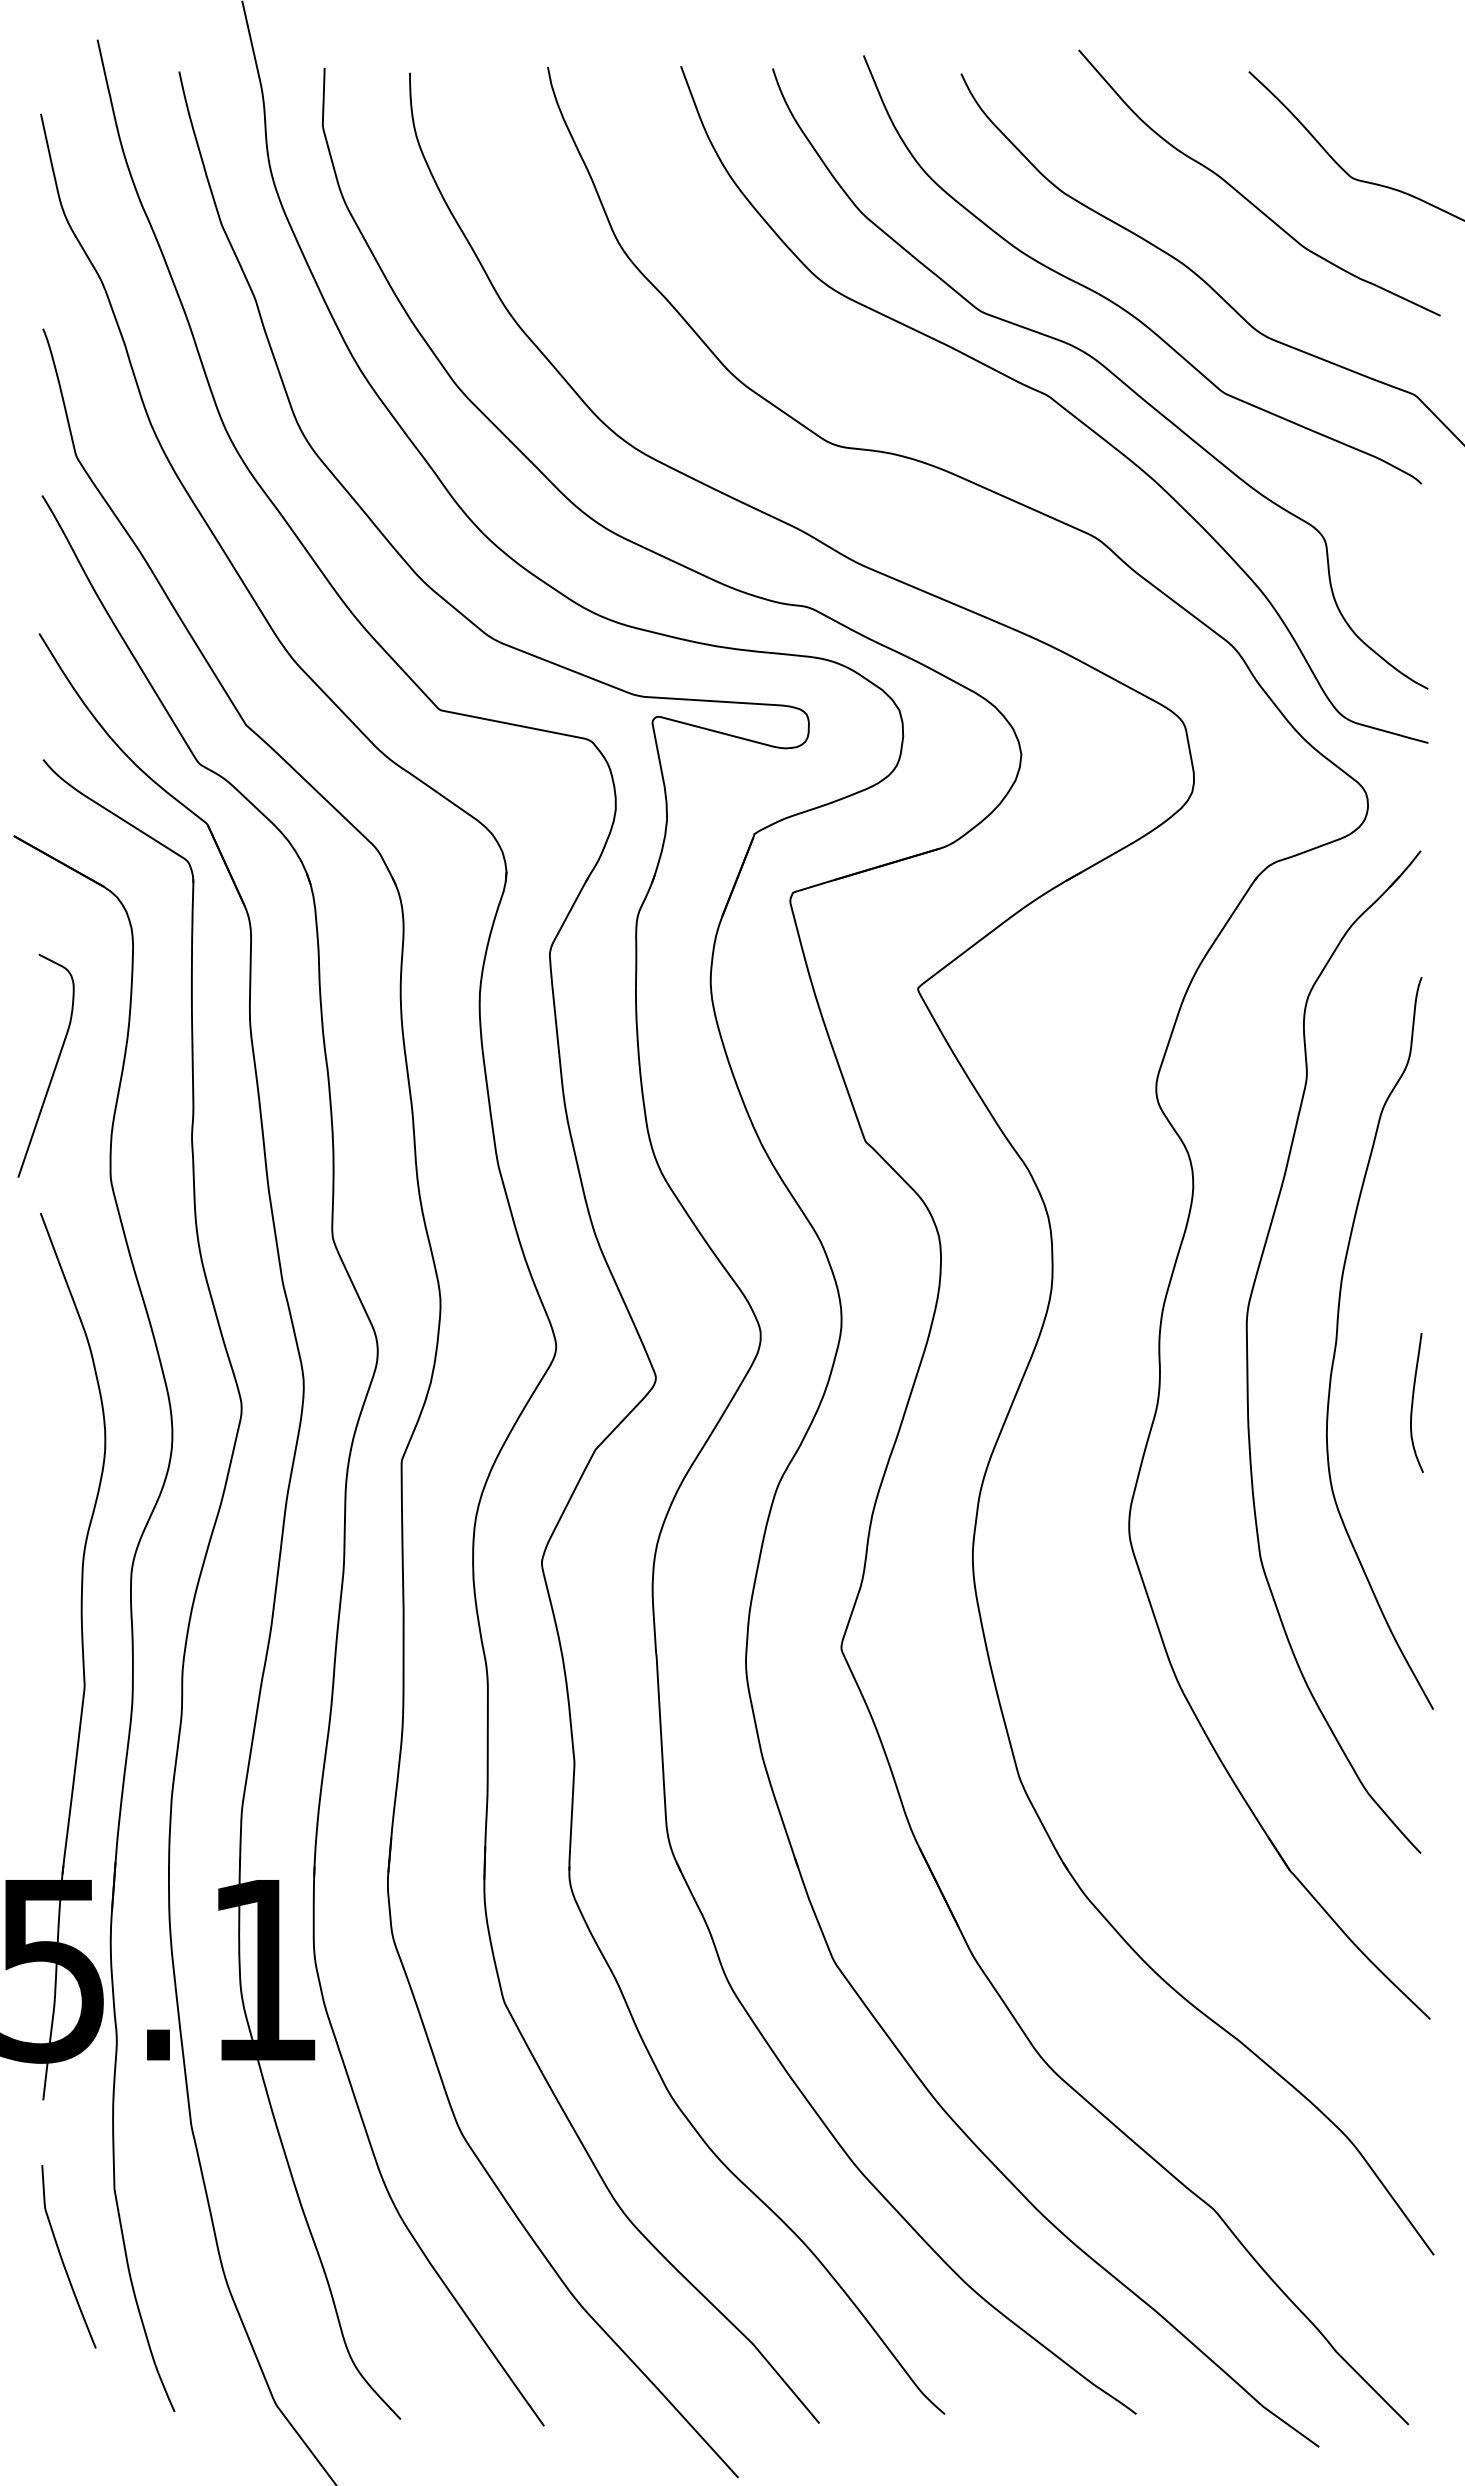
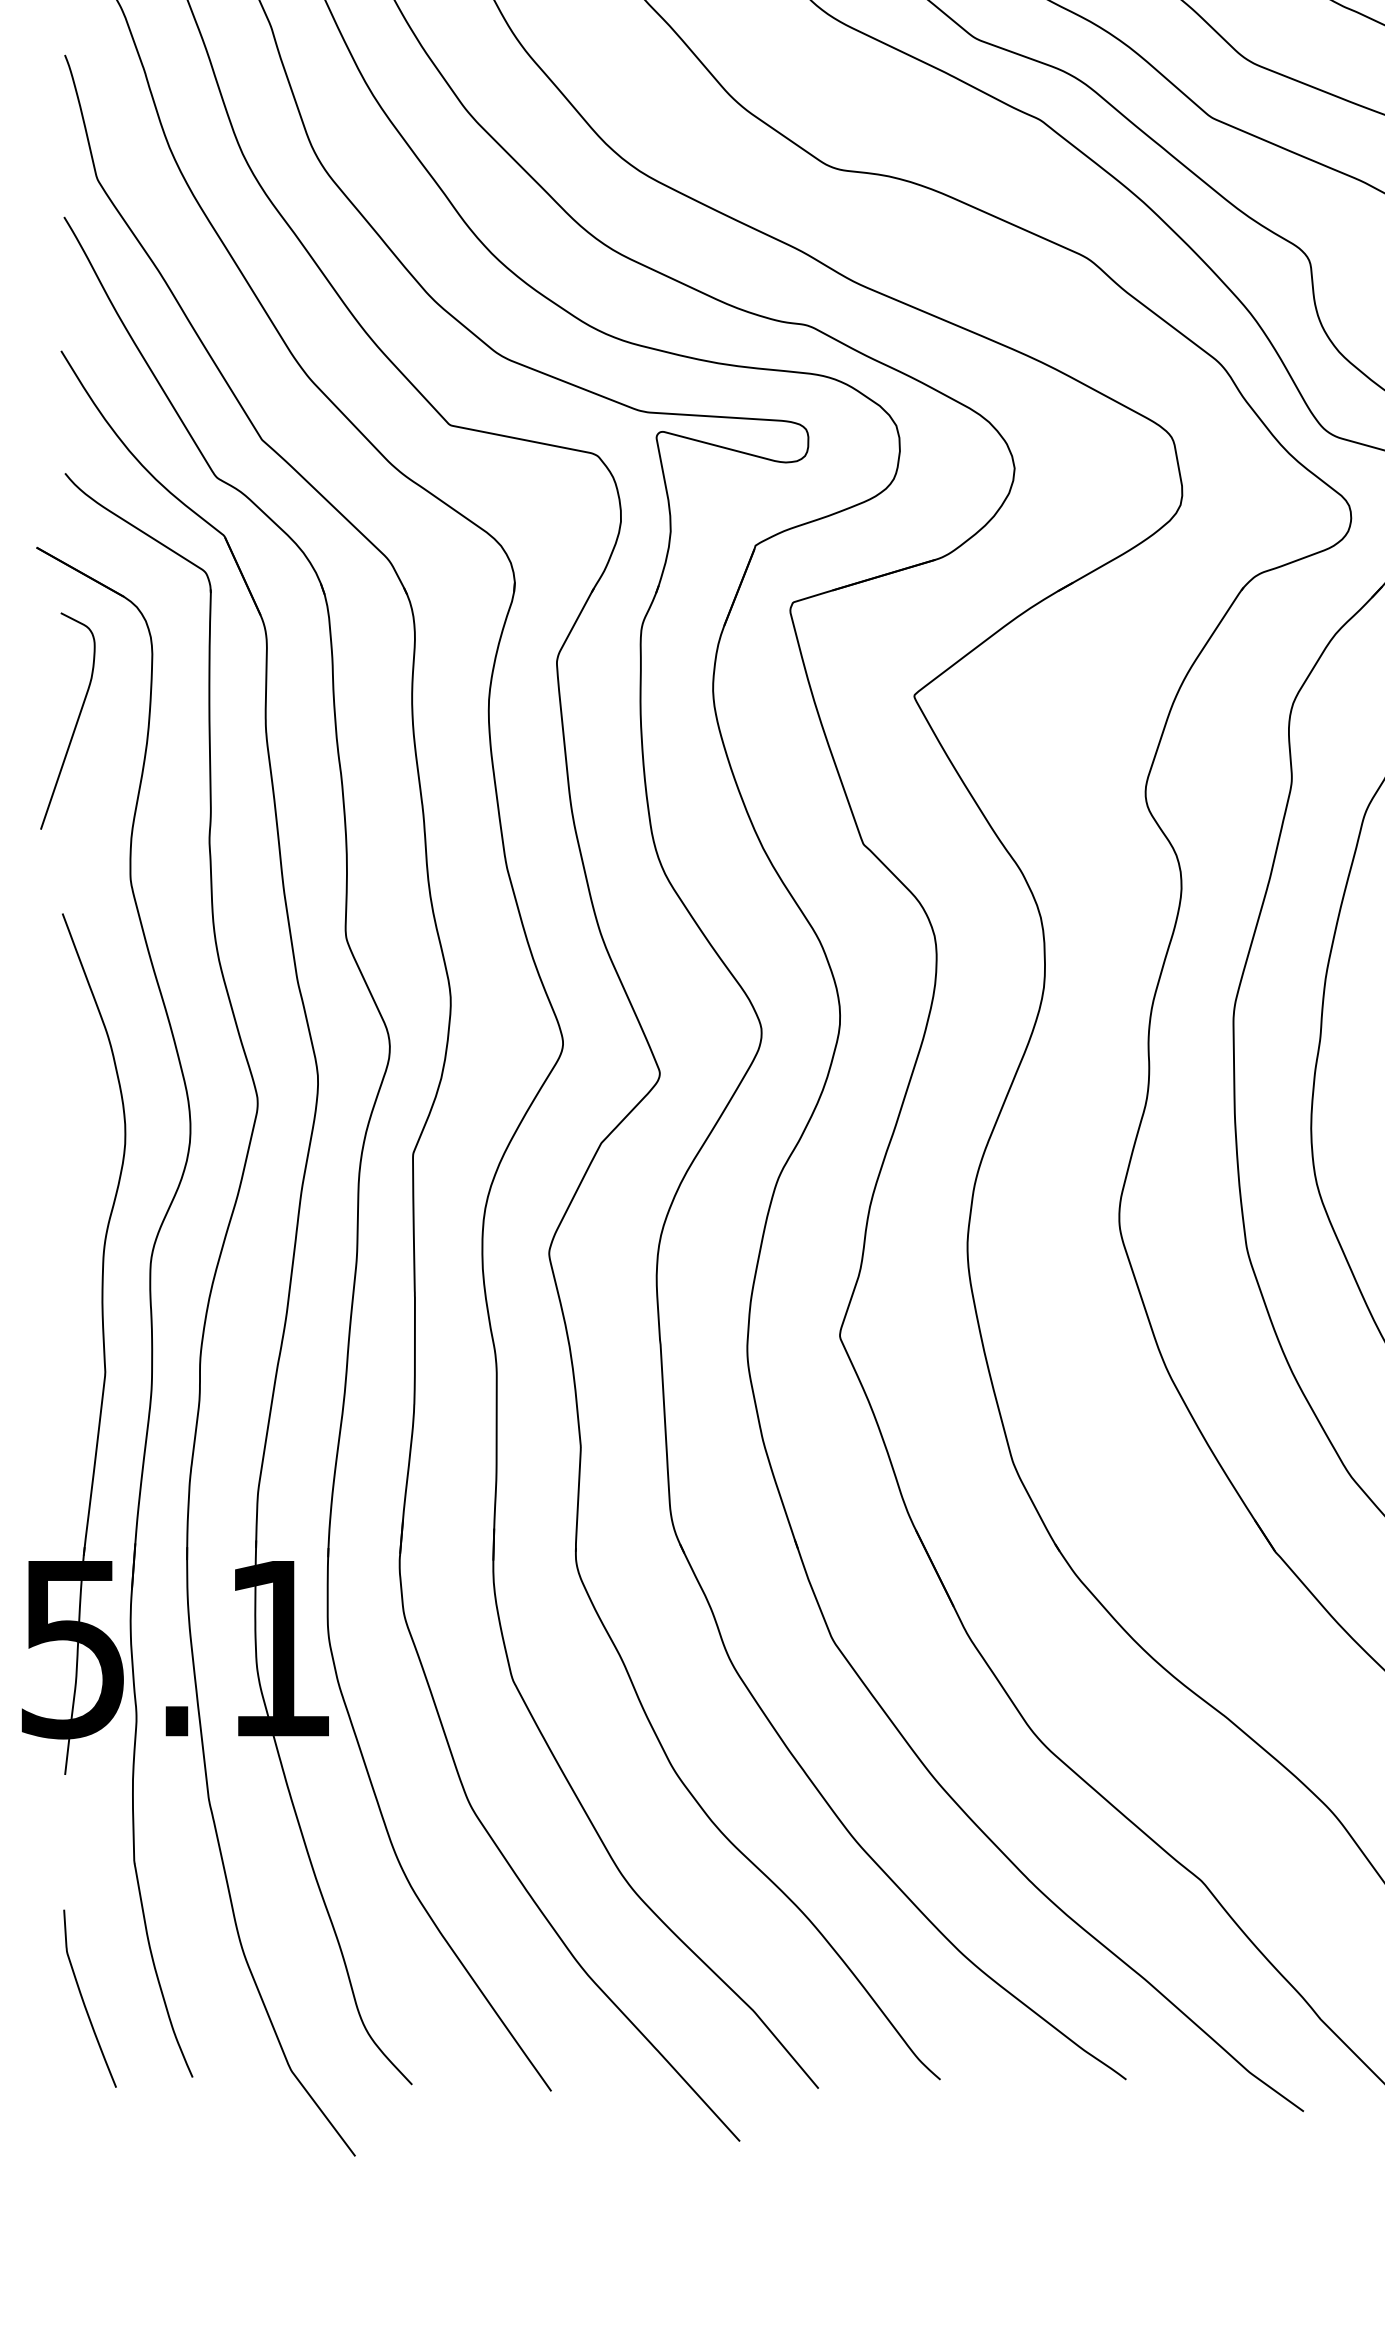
curve: (54, 1067) -> (76, 722), moved
curve: (62, 2257) -> (83, 1999), moved

